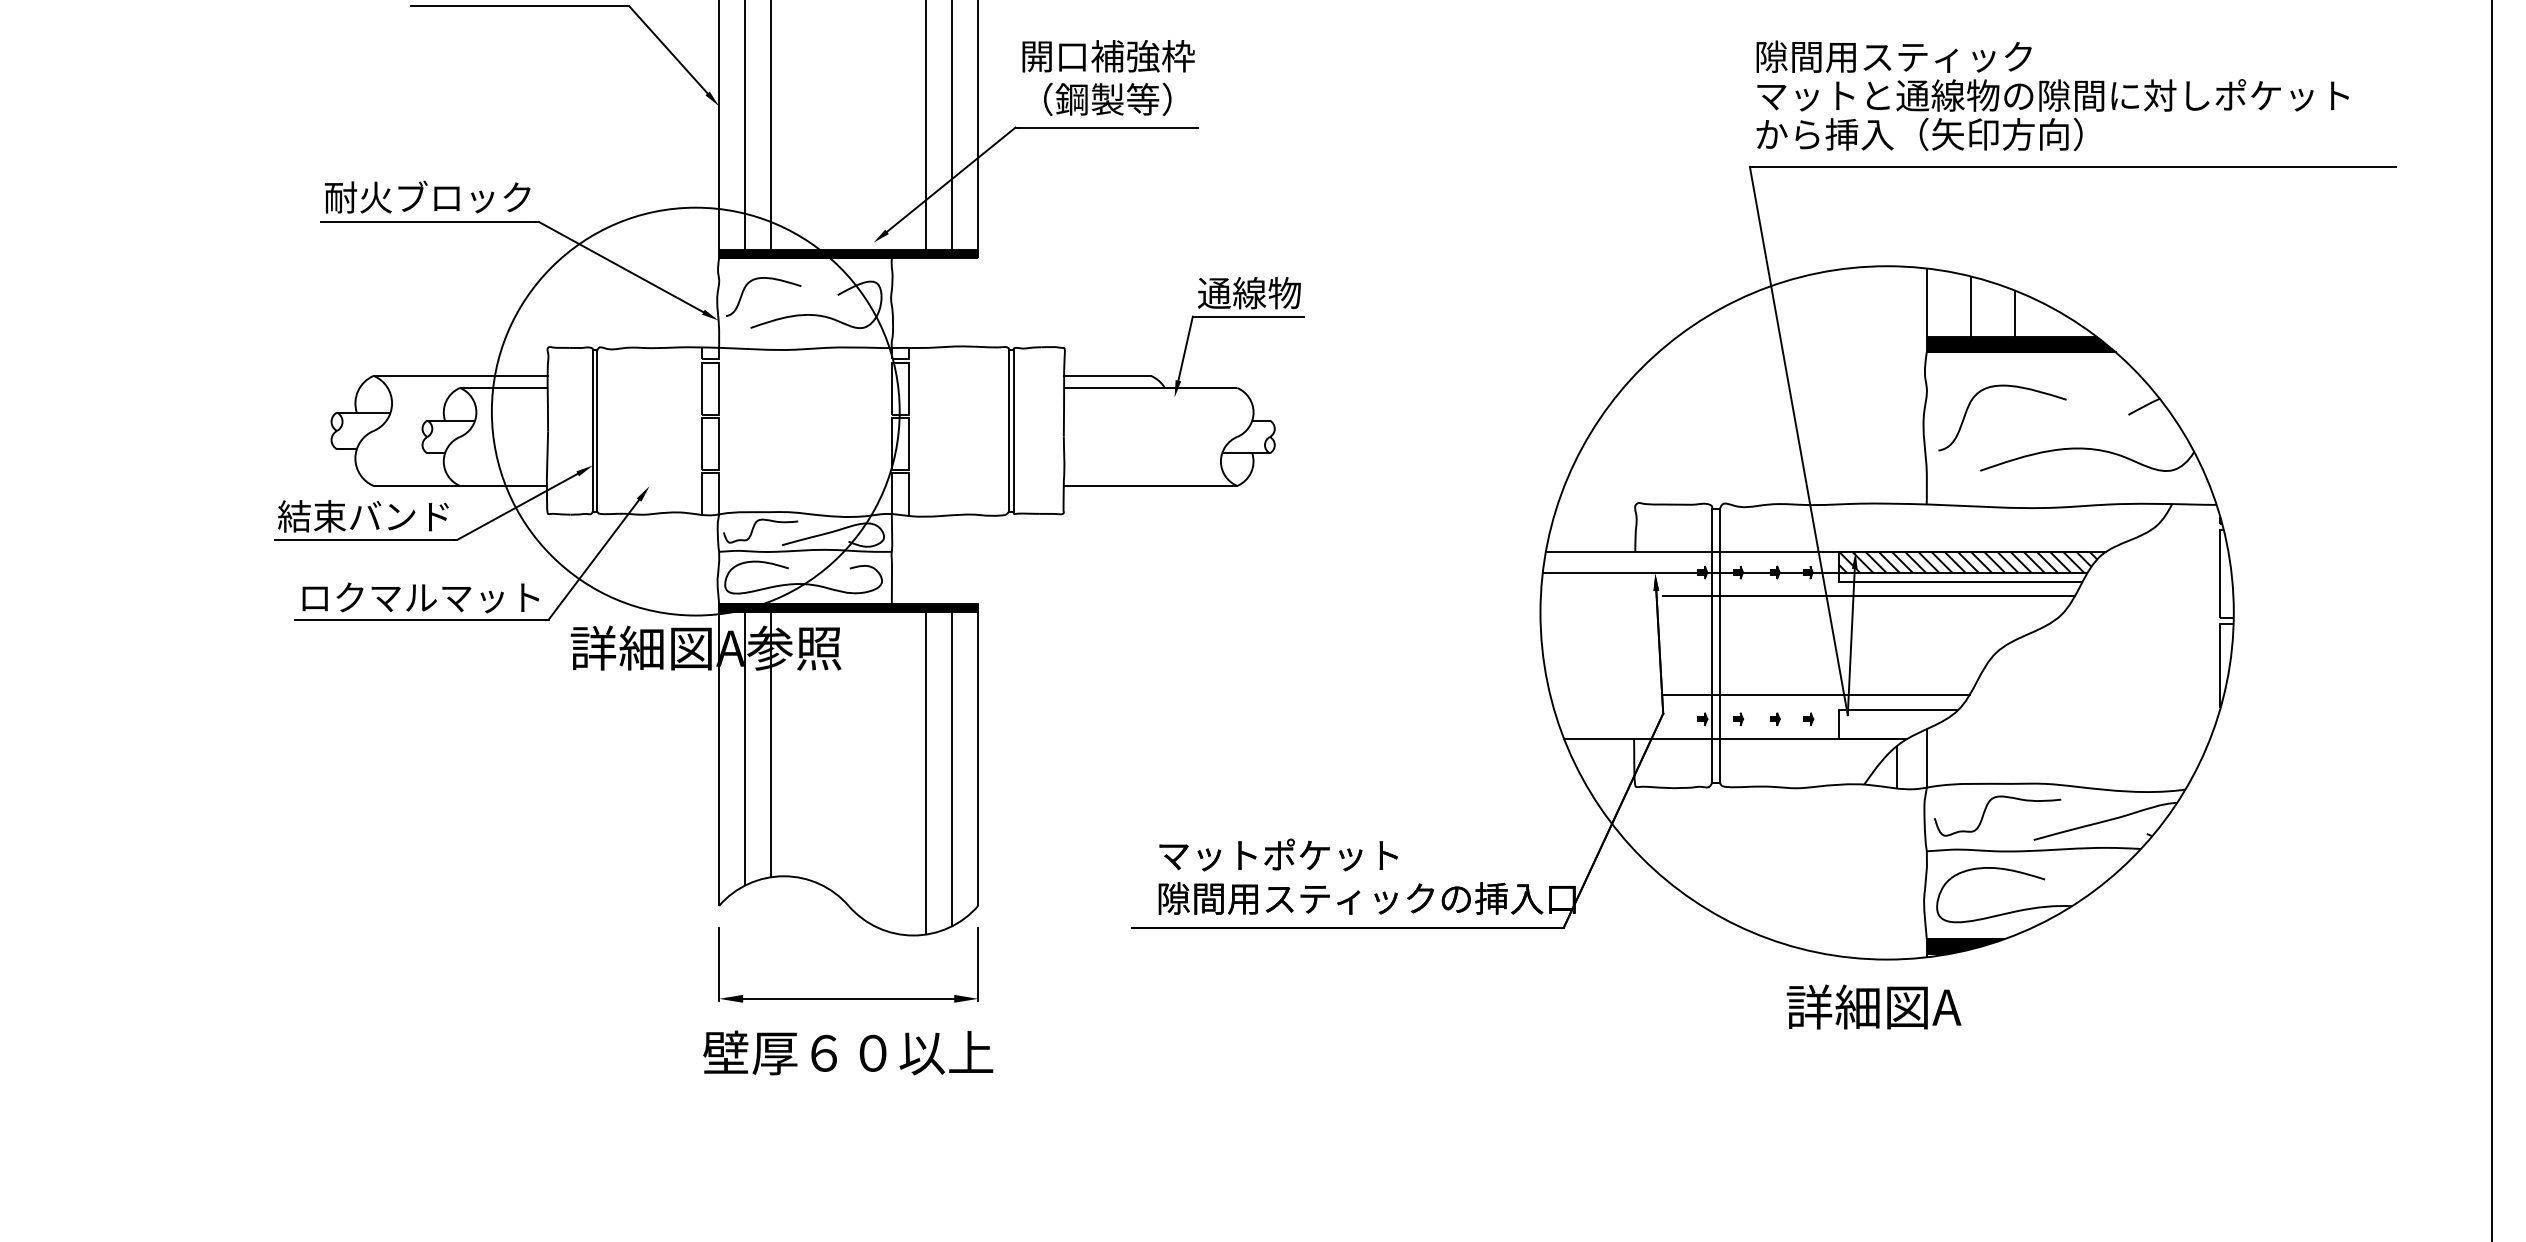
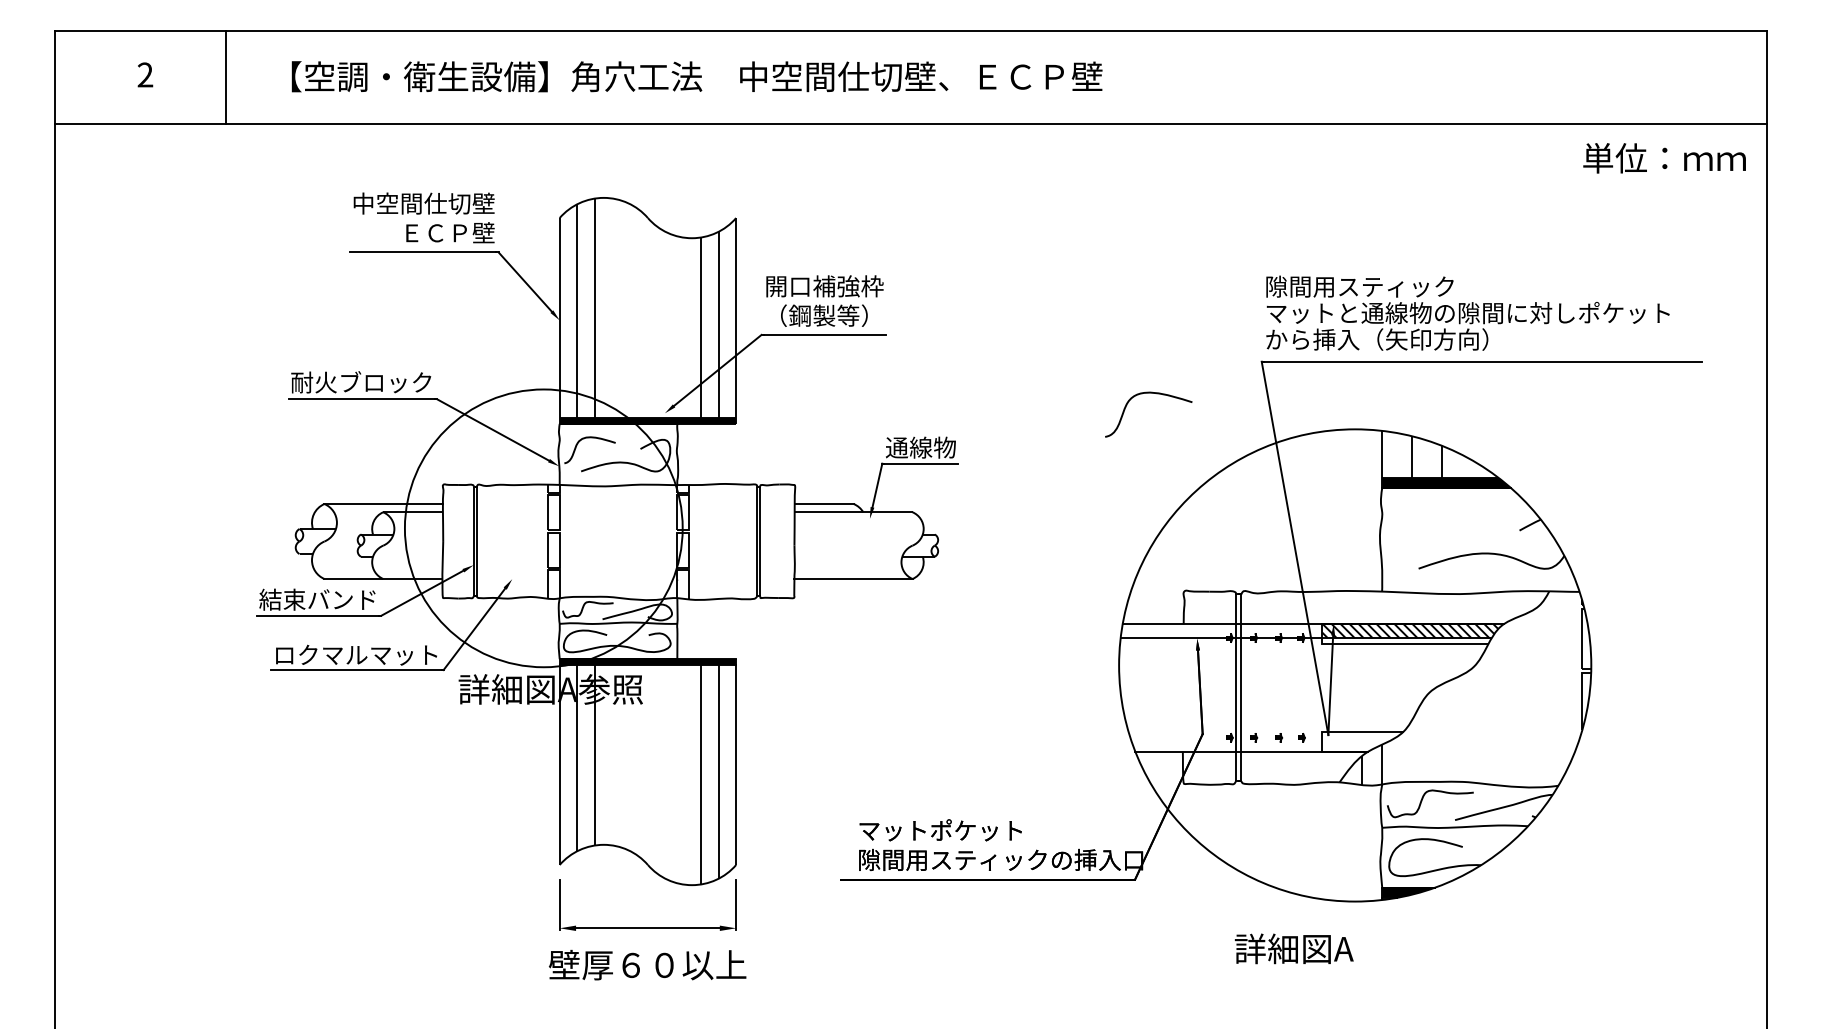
curve: (1993, 388) -> (1142, 394), moved
line: (1868, 596) -> (1342, 654), removed
line: (1815, 695) -> (1306, 721), removed
text: (1872, 1006) -> (1293, 948), moved

